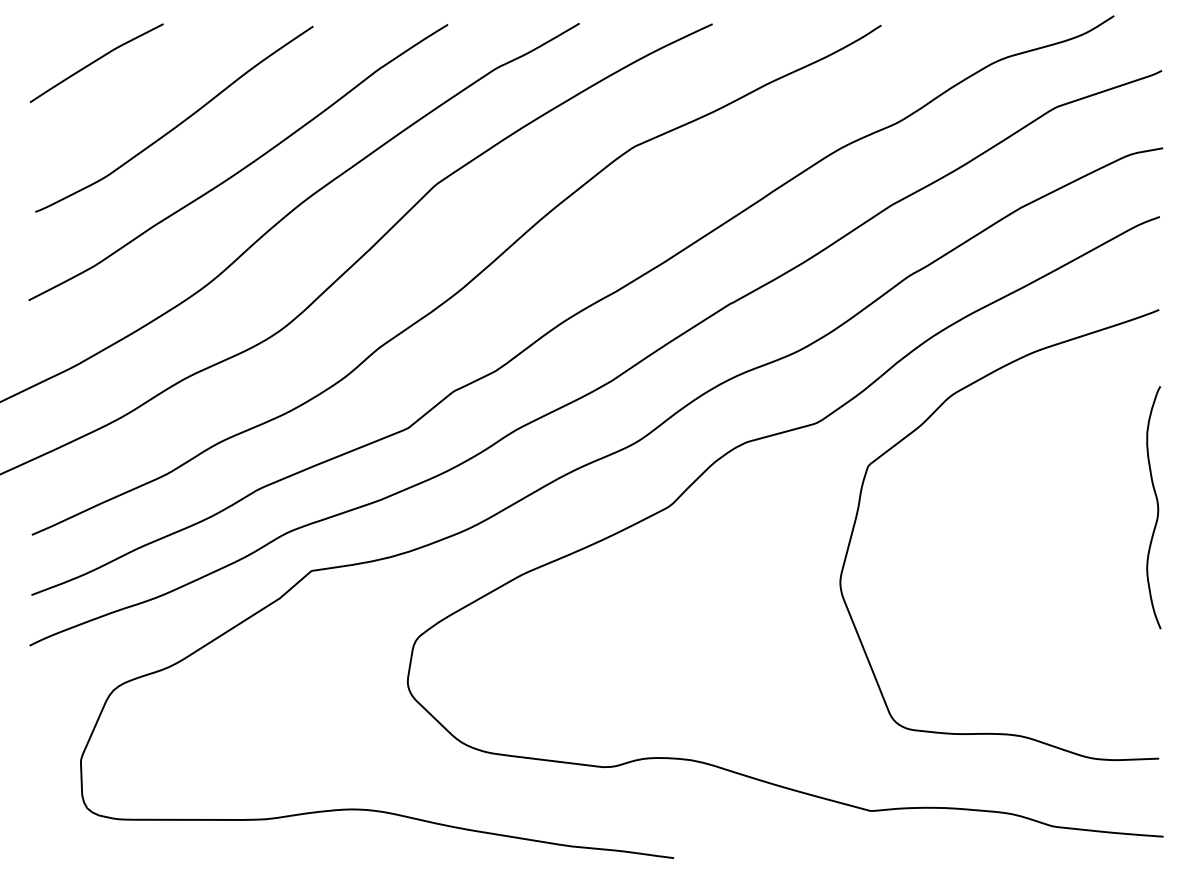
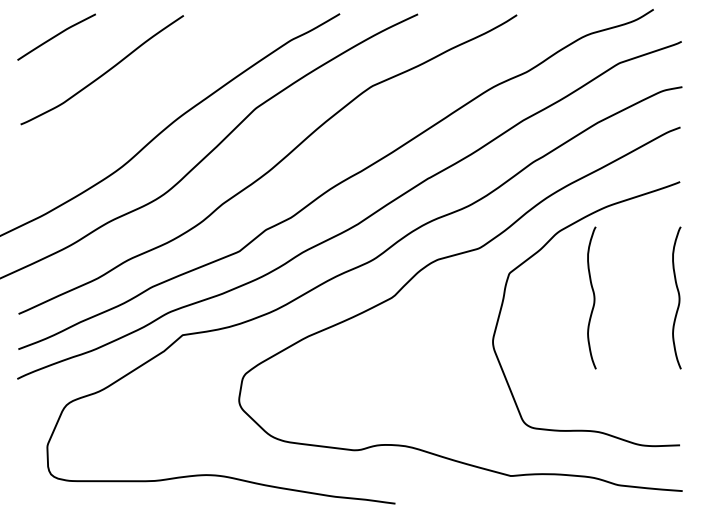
curve: (241, 167) -> (141, 98), removed
curve: (1011, 506) -> (593, 297), added

